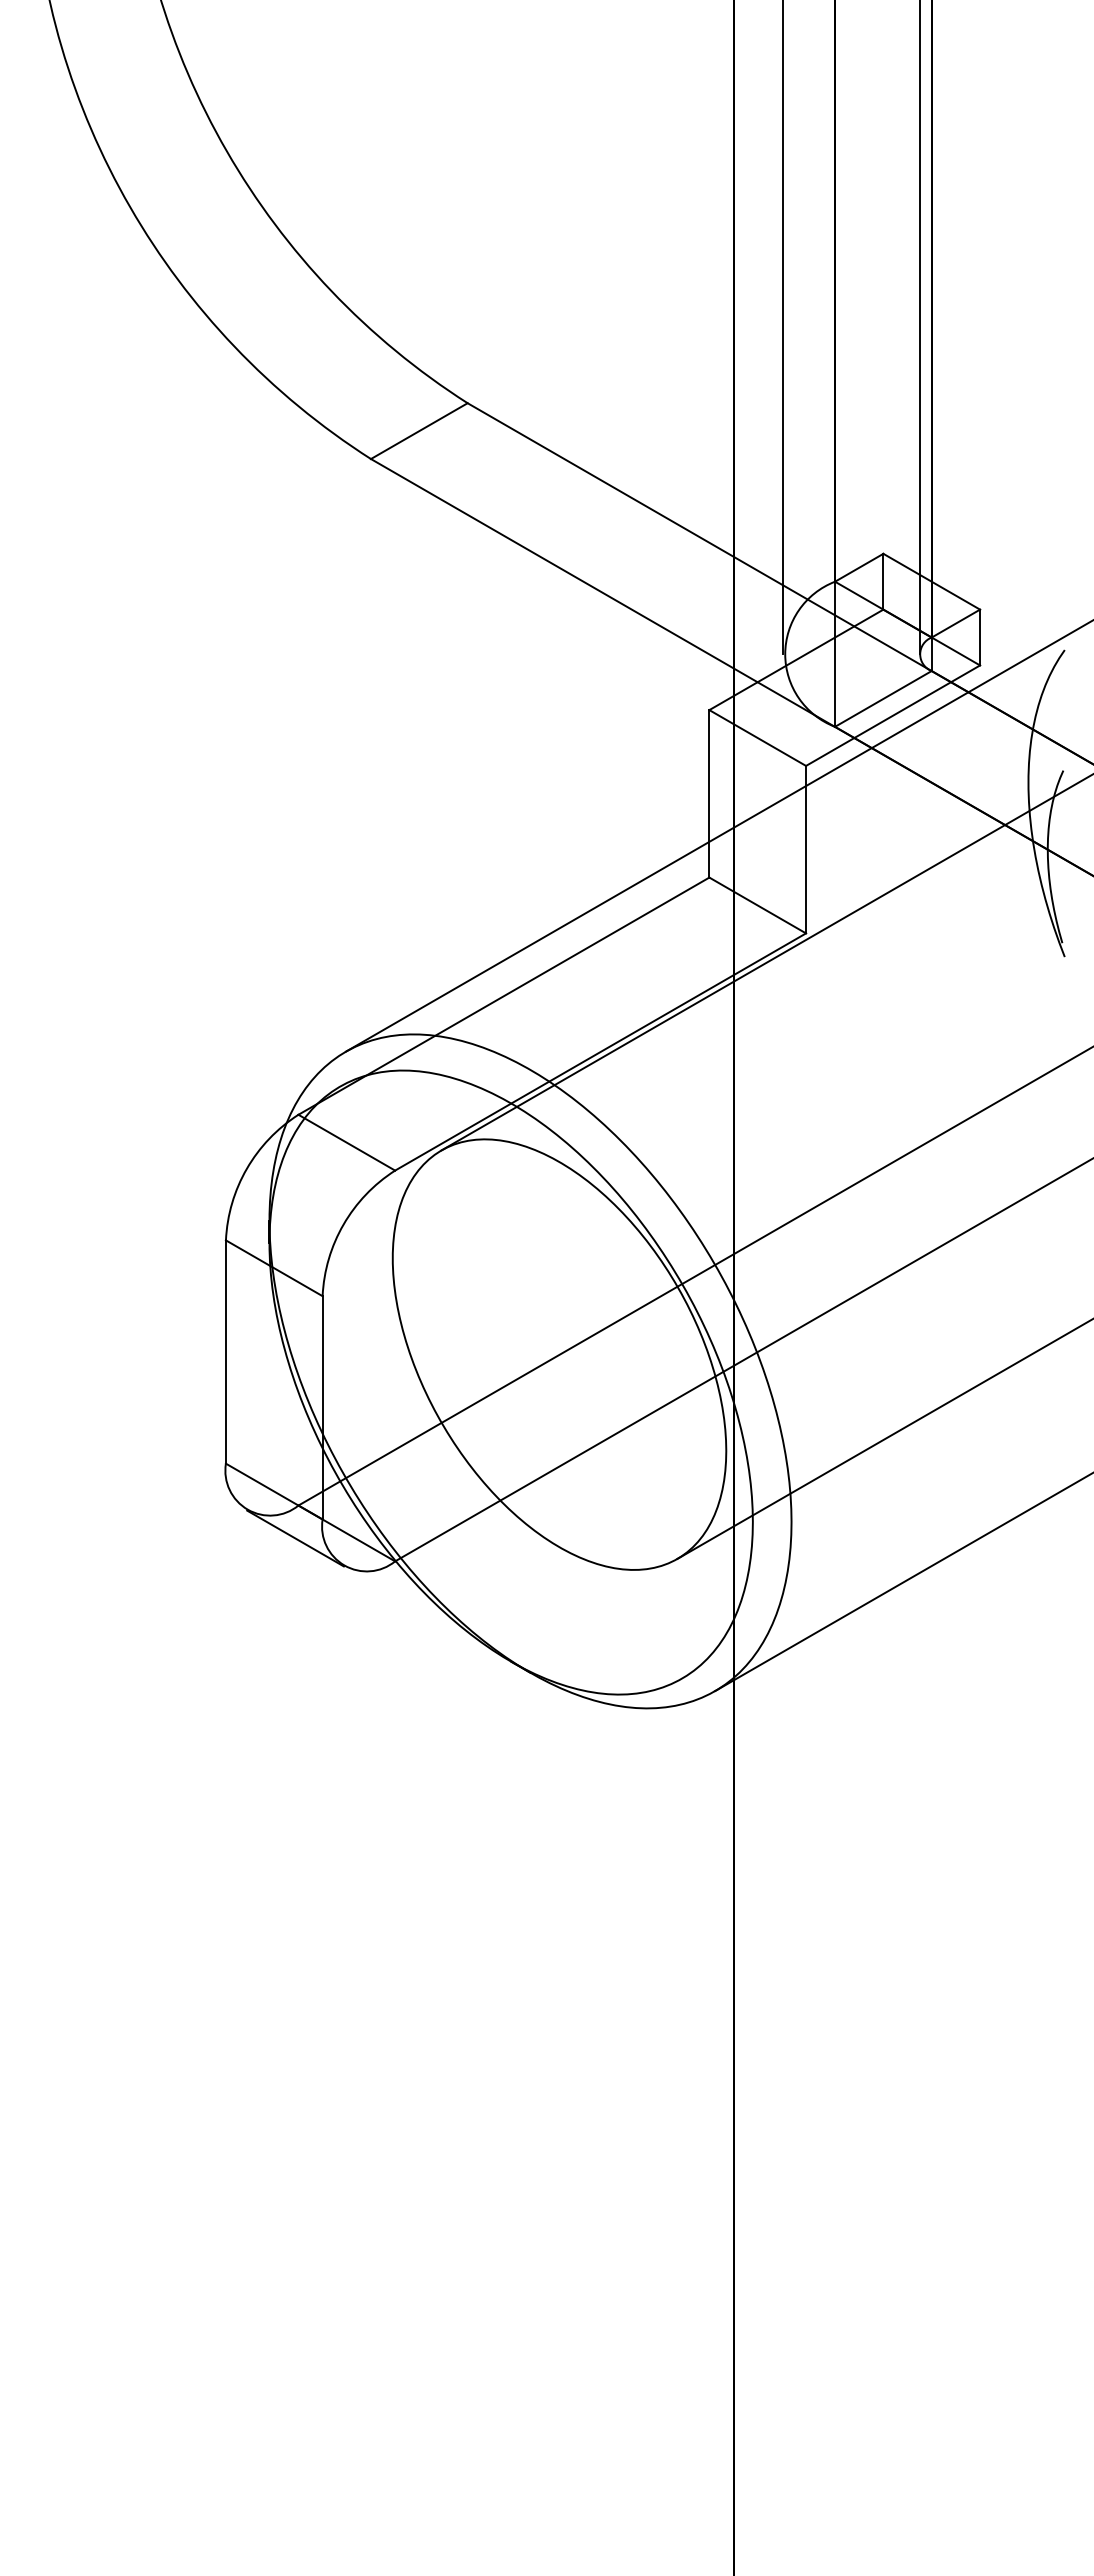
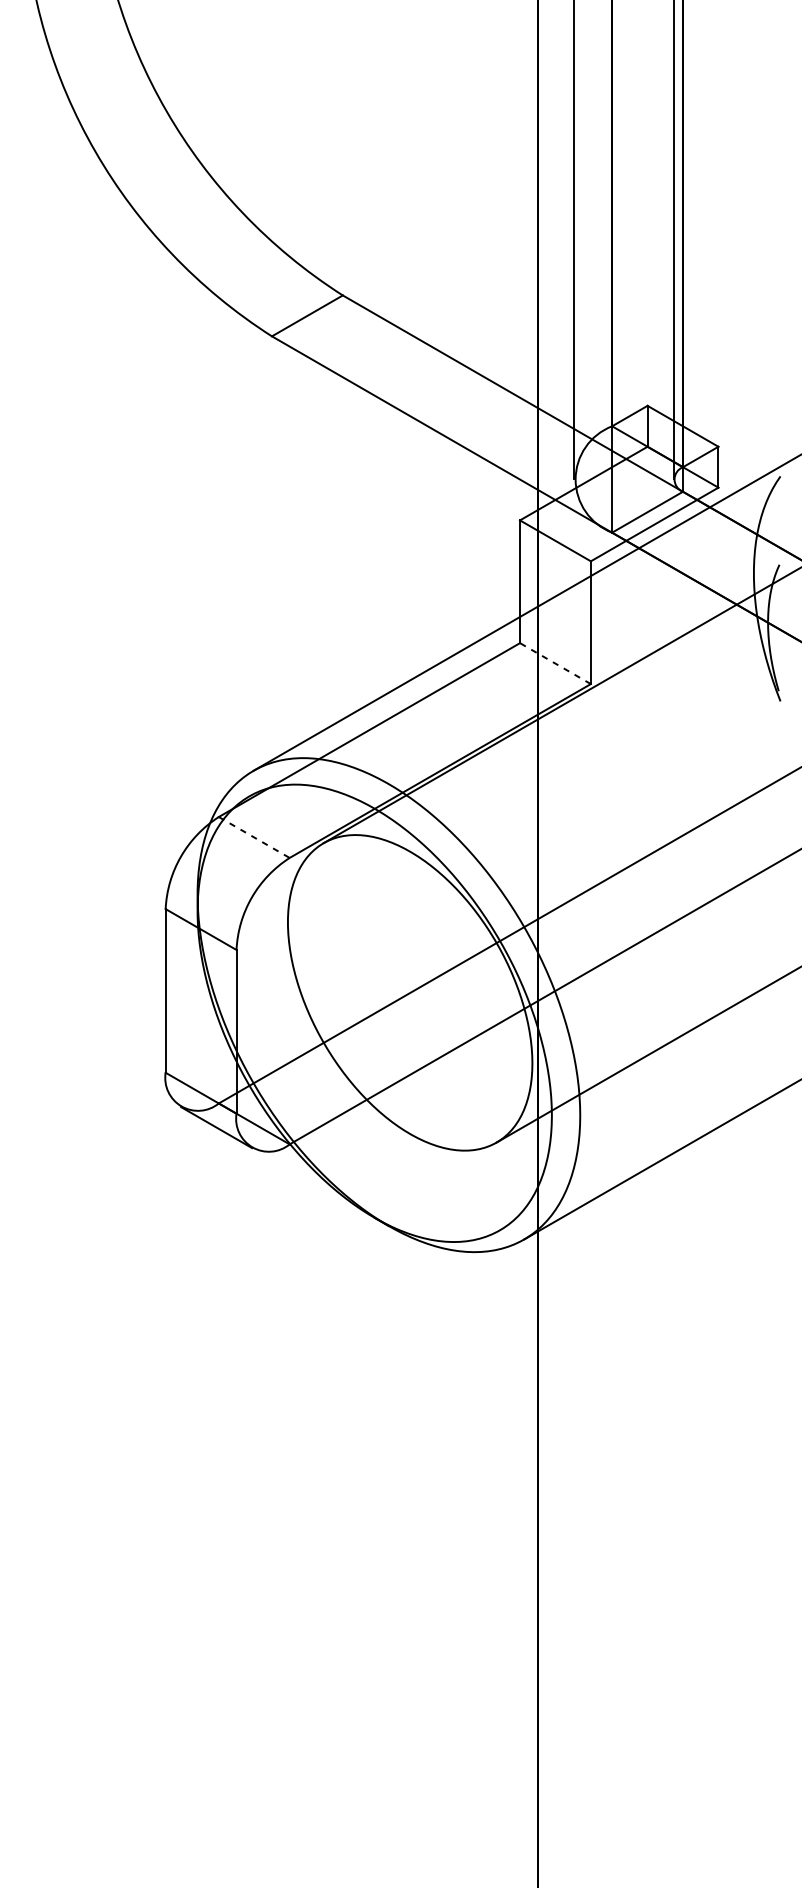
line: (757, 905) -> (555, 663), solid -> dashed
line: (346, 1142) -> (254, 837), solid -> dashed

